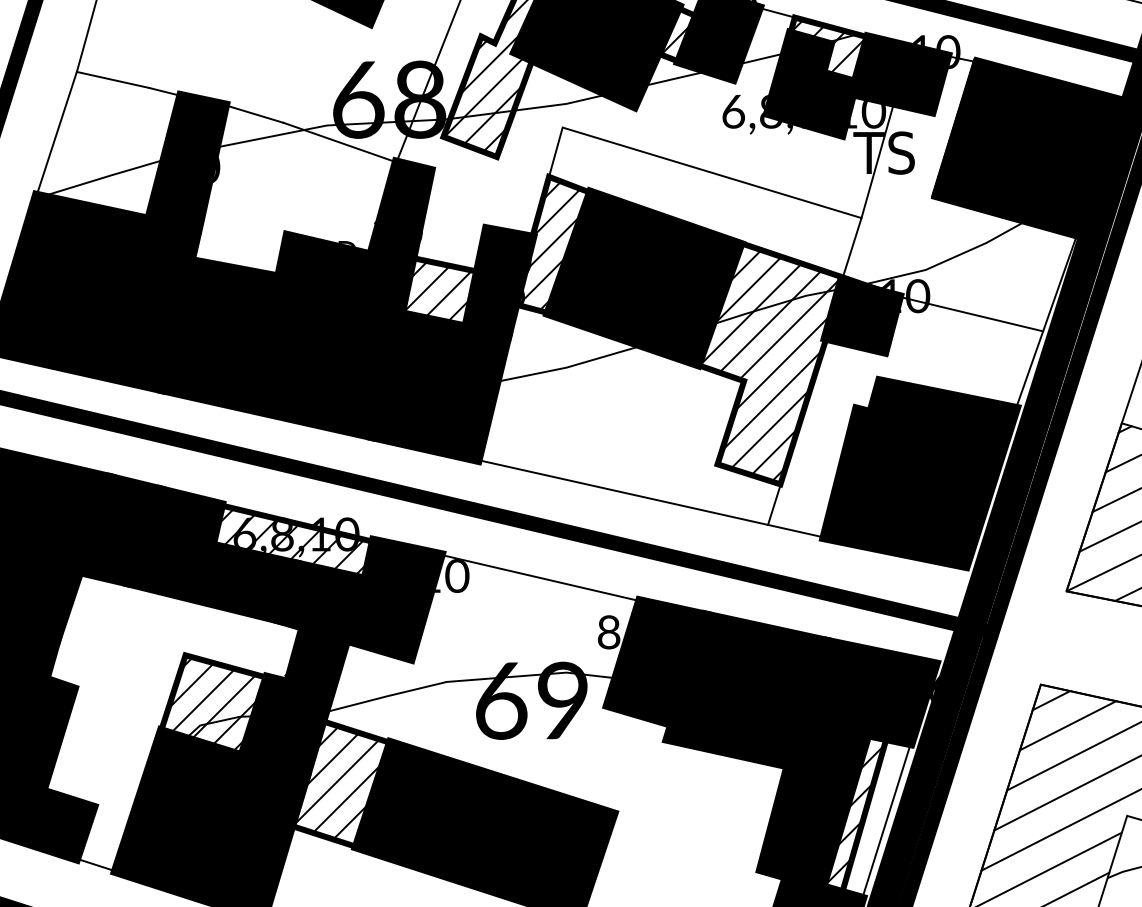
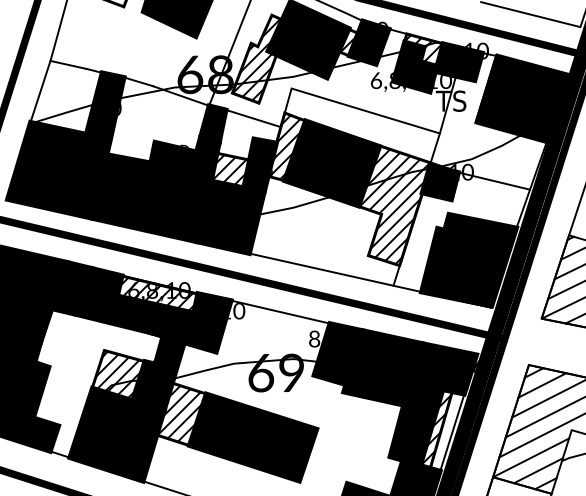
line: (485, 187) -> (253, 118), added

